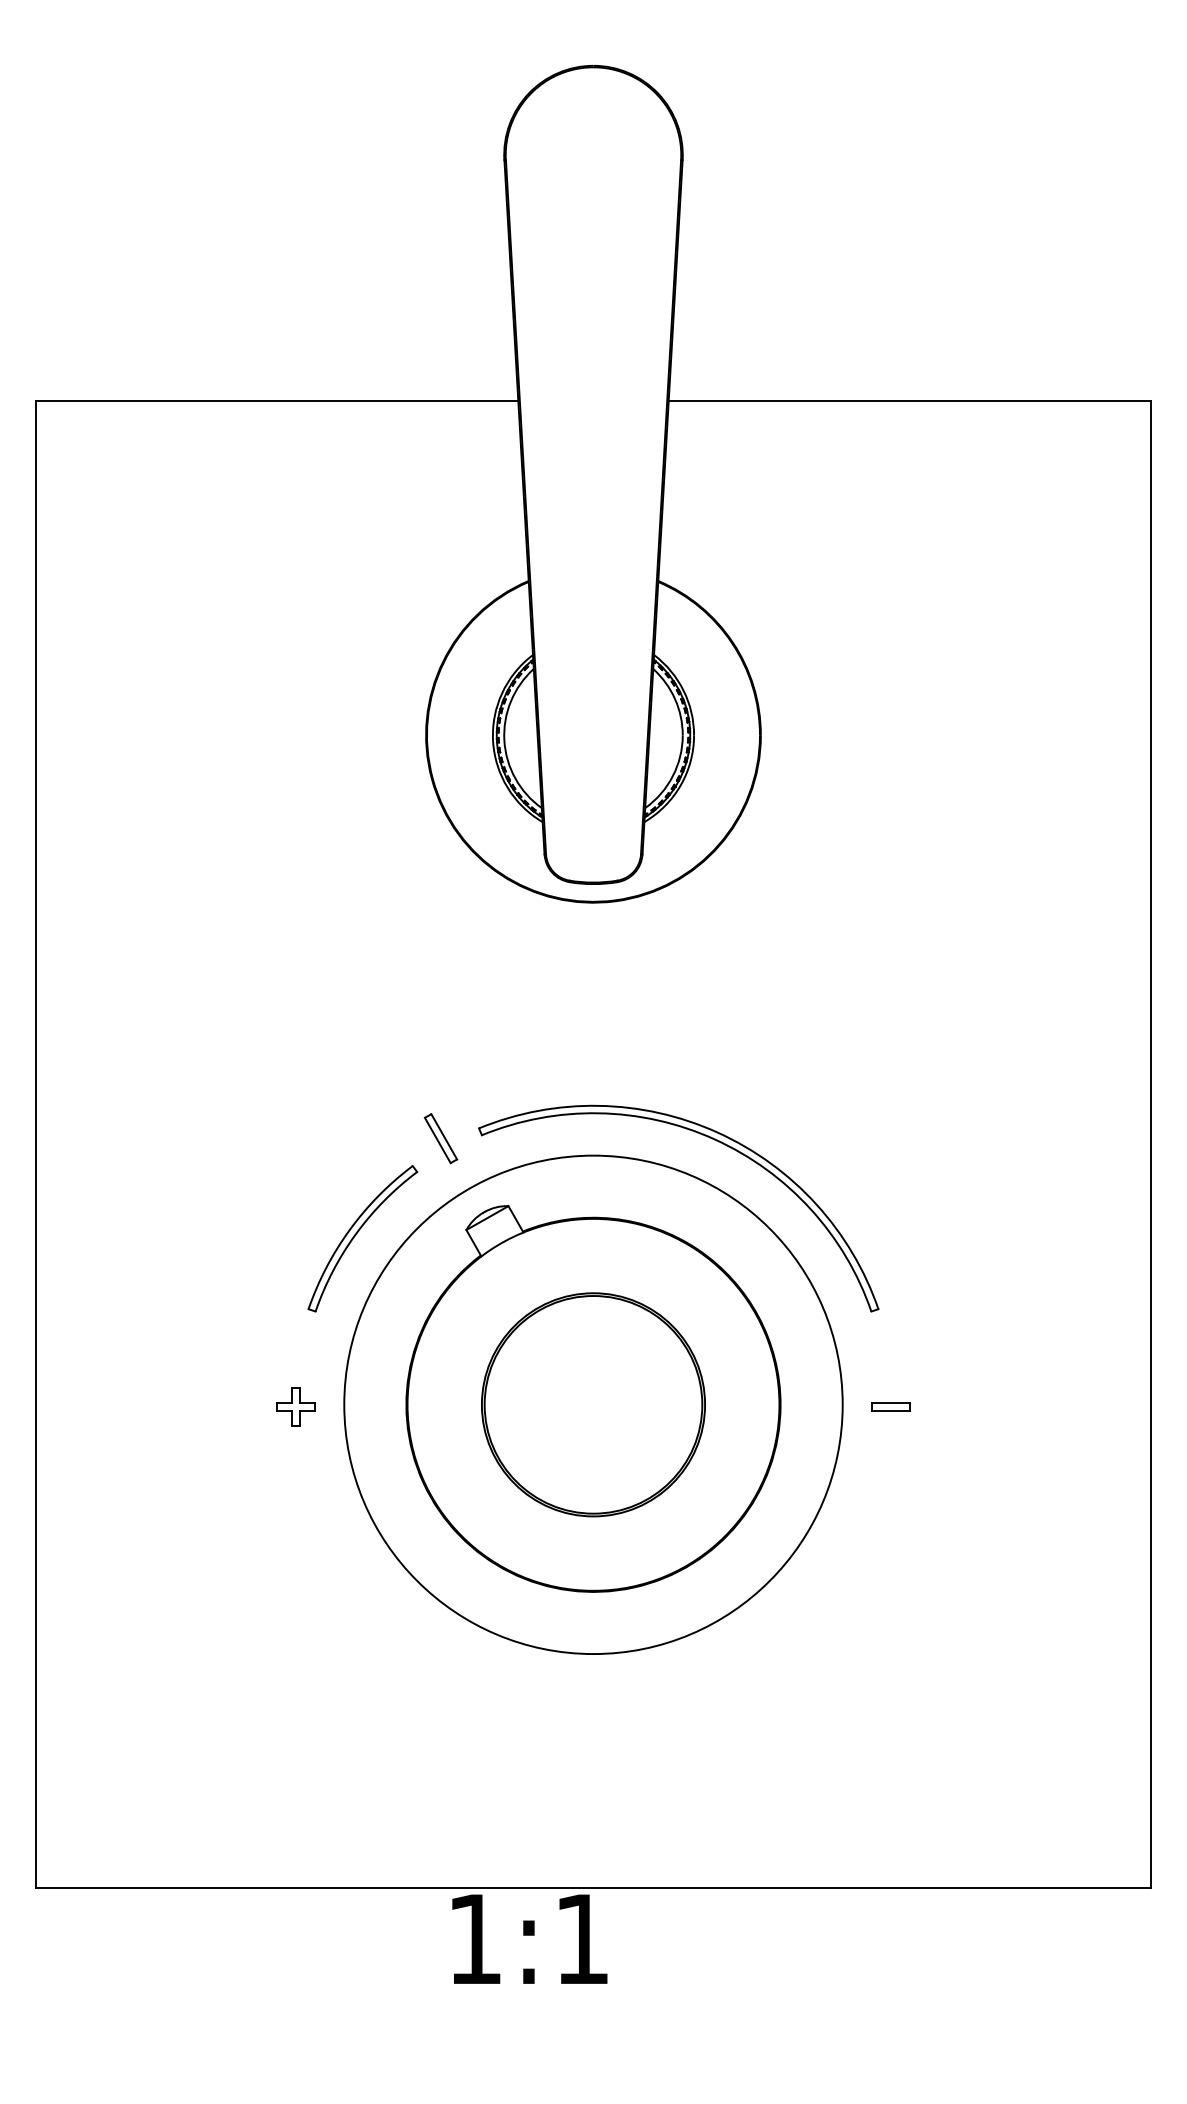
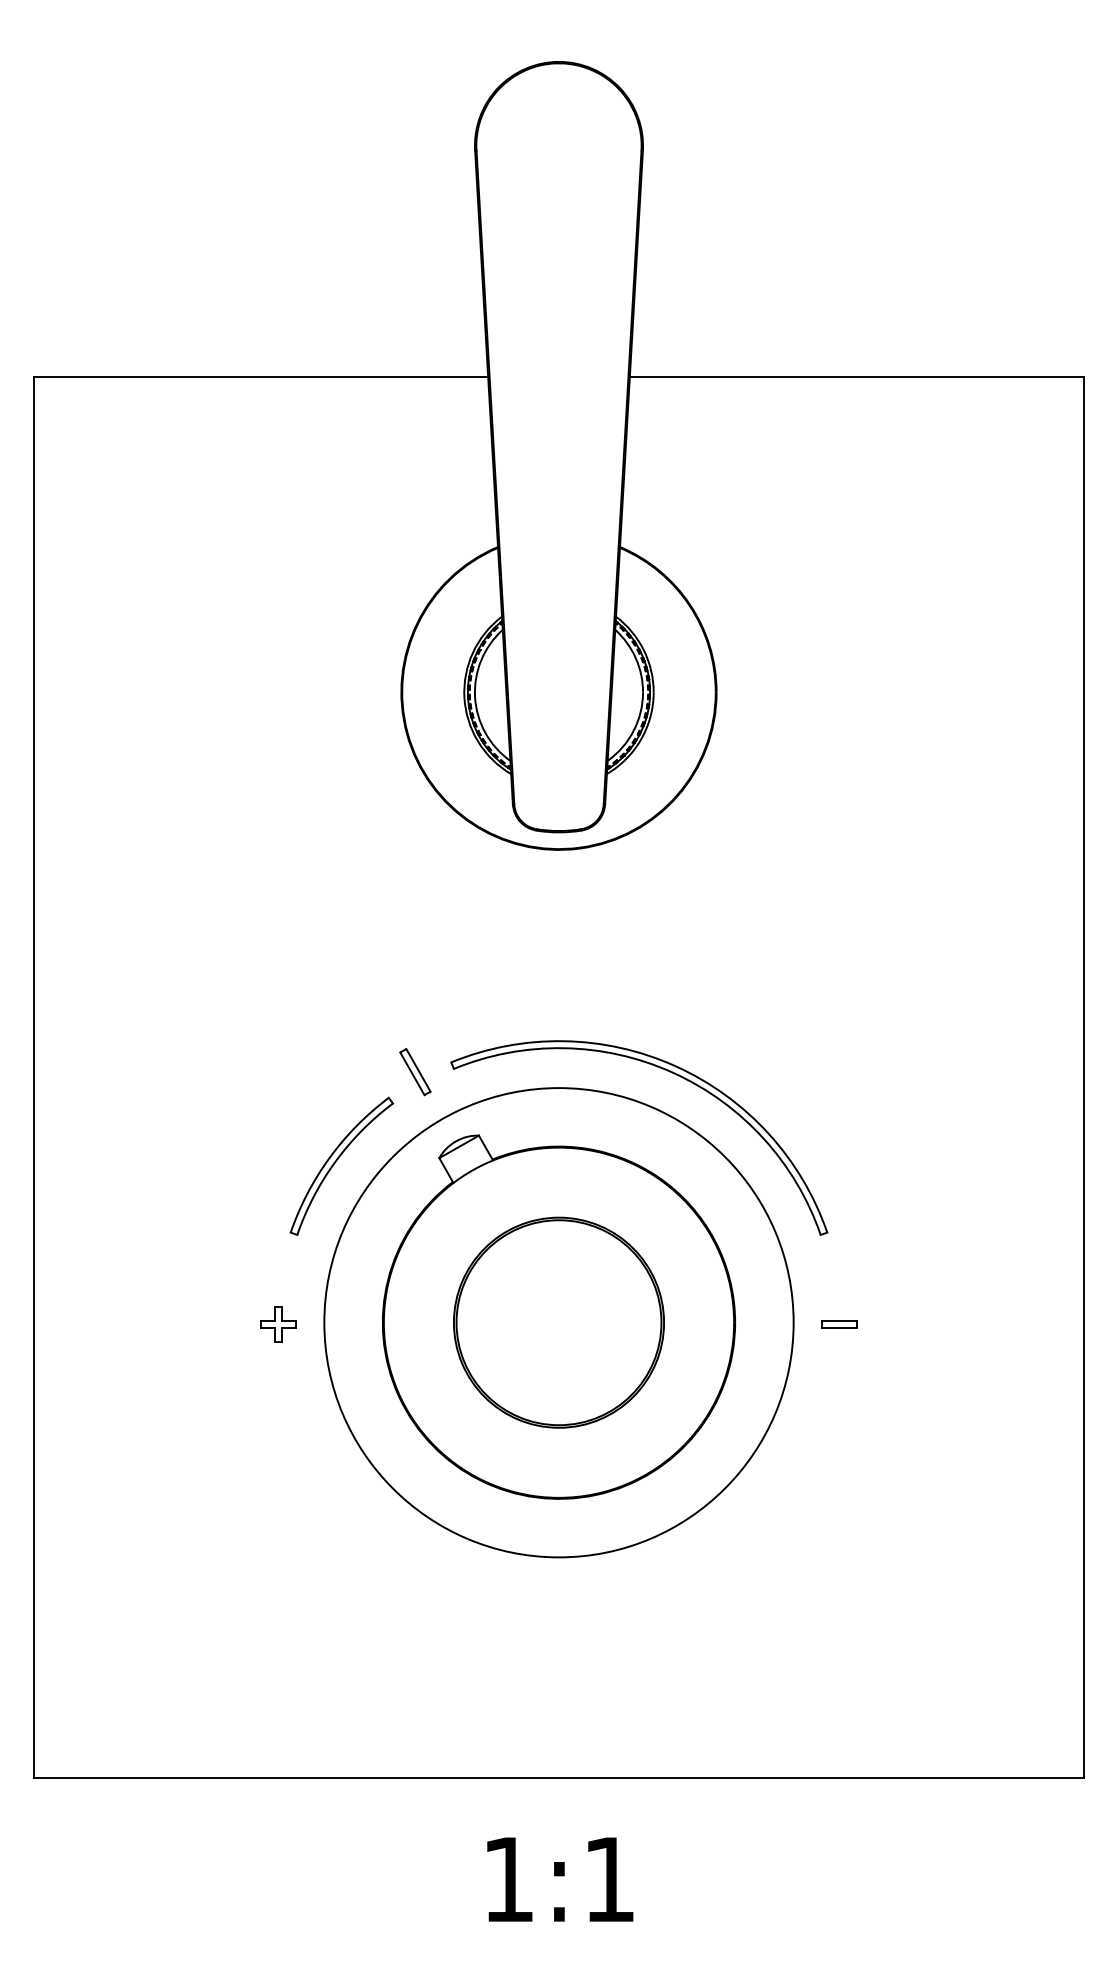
text: (529, 1938) -> (559, 1878), moved

